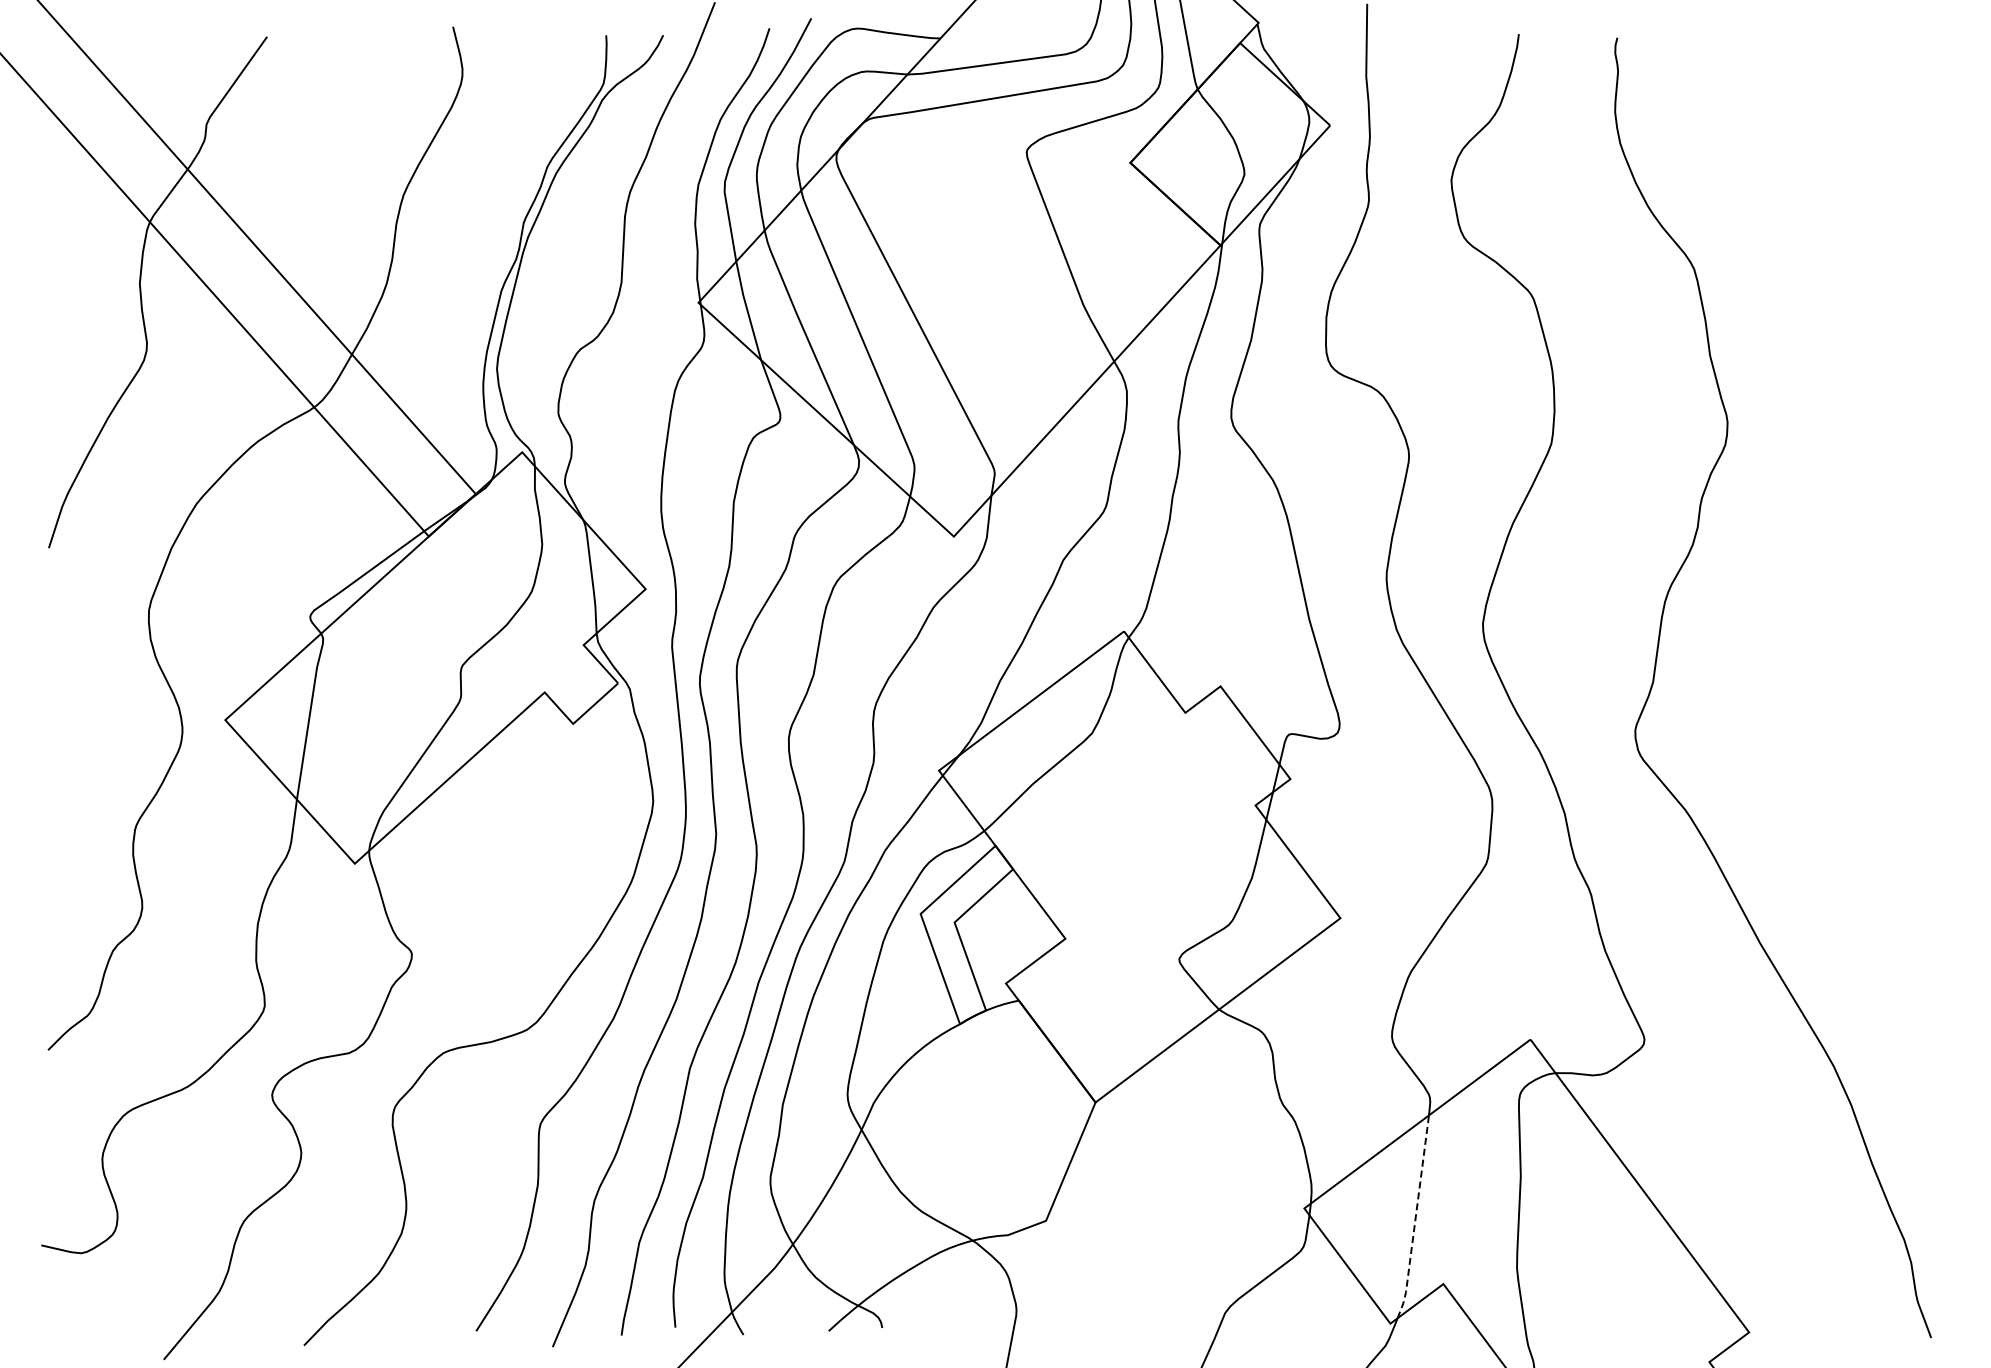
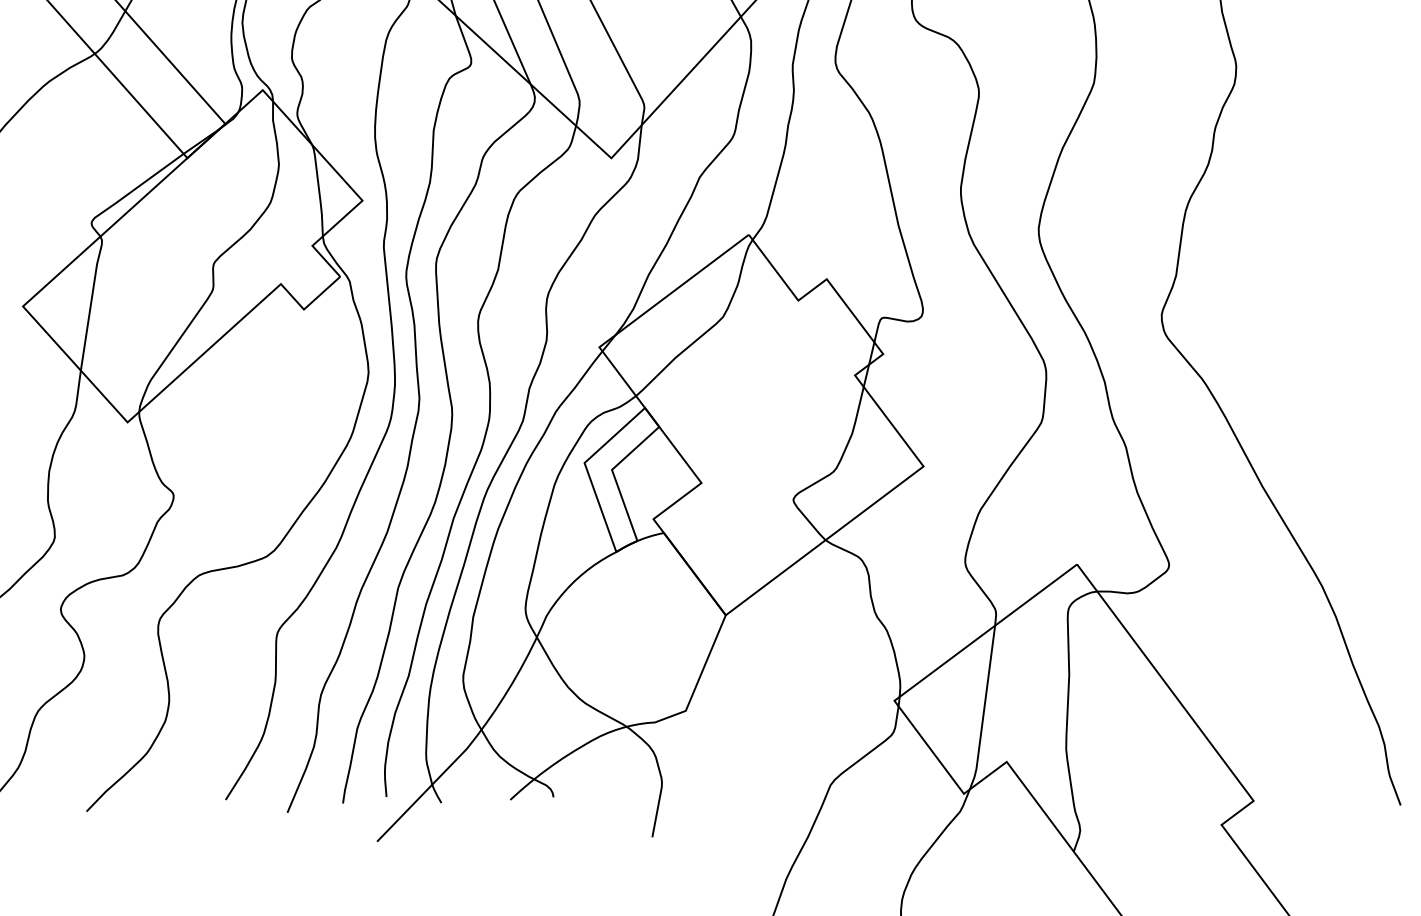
line: (1415, 1218) -> (984, 708), dashed -> solid

